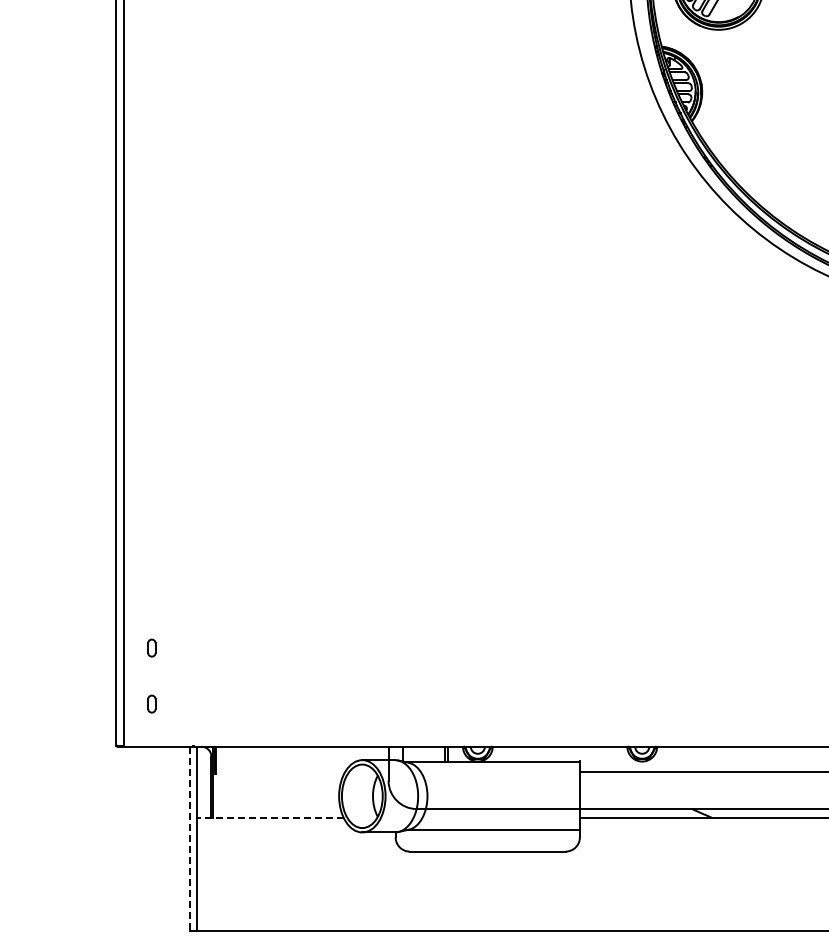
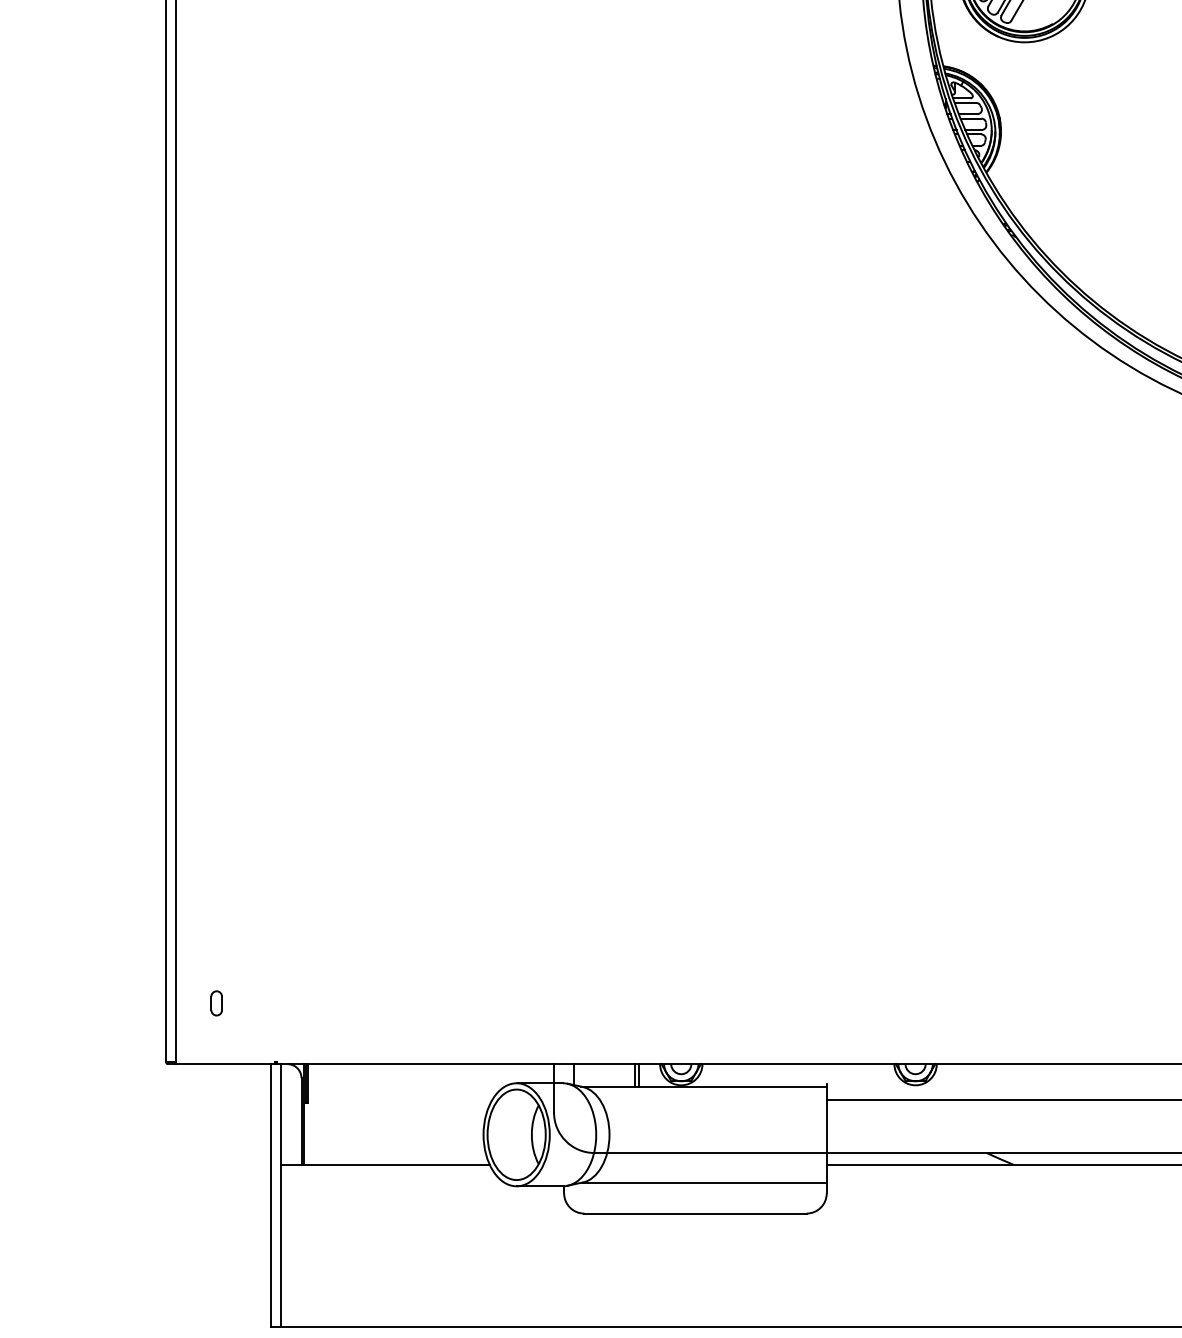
part: (151, 647) -> (216, 922), removed
line: (269, 817) -> (384, 1165), dashed -> solid
line: (190, 839) -> (271, 1196), dashed -> solid

